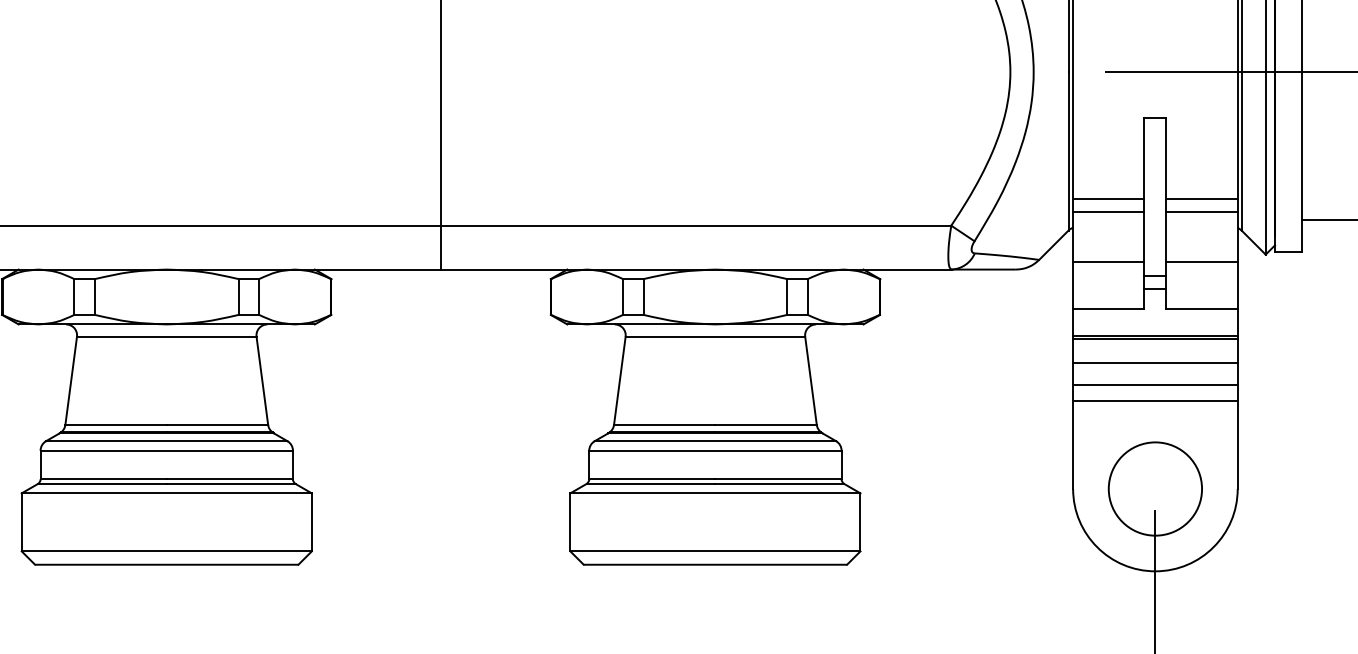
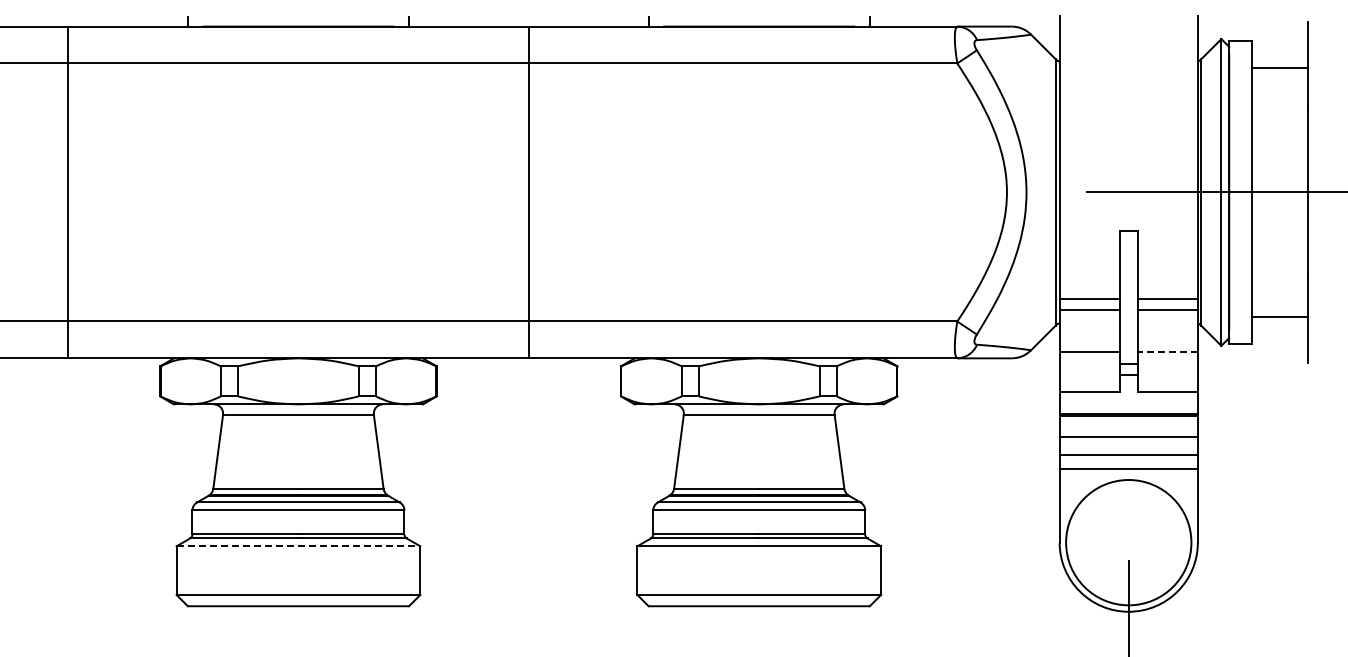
line: (1201, 261) -> (1167, 351), solid -> dashed
circle: (1155, 488) -> (1128, 542), size x1.6
line: (166, 493) -> (298, 546), solid -> dashed

